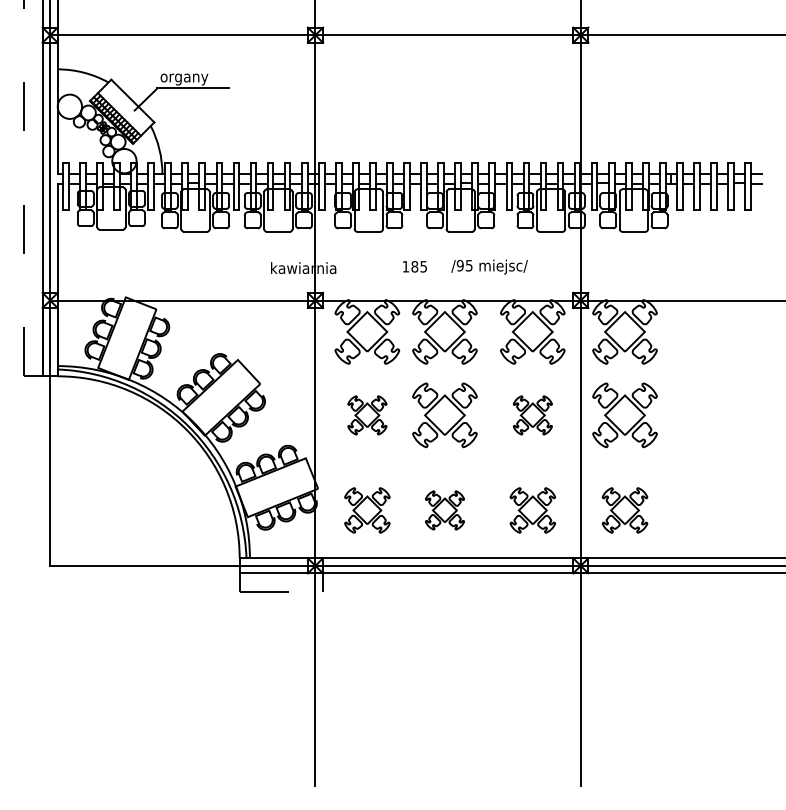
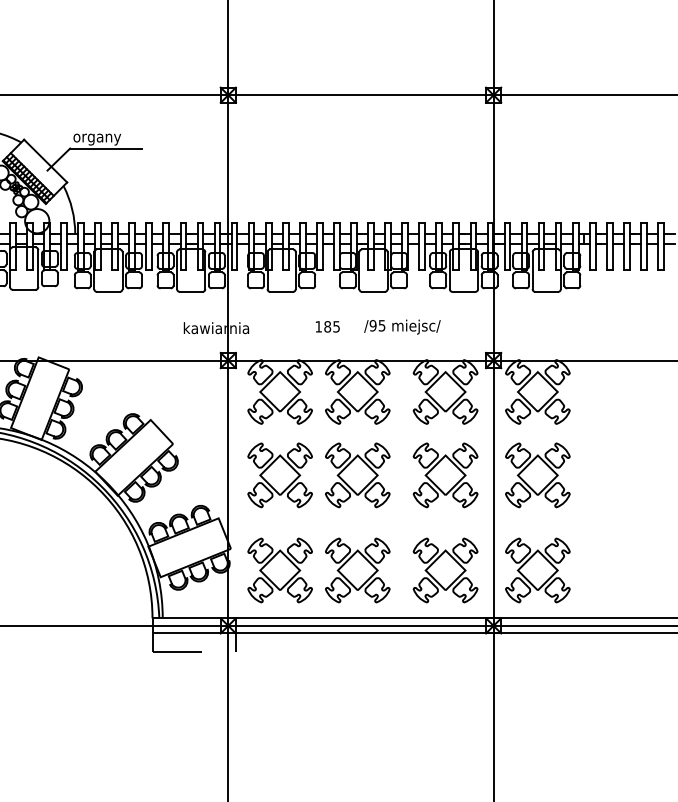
part: (367, 415) -> (280, 475), size x1.67
part: (532, 415) -> (445, 475), size x1.67
part: (367, 510) -> (280, 570), size x1.43
part: (444, 510) -> (357, 570), size x1.67
part: (532, 510) -> (445, 570), size x1.43
part: (624, 510) -> (537, 570), size x1.43

